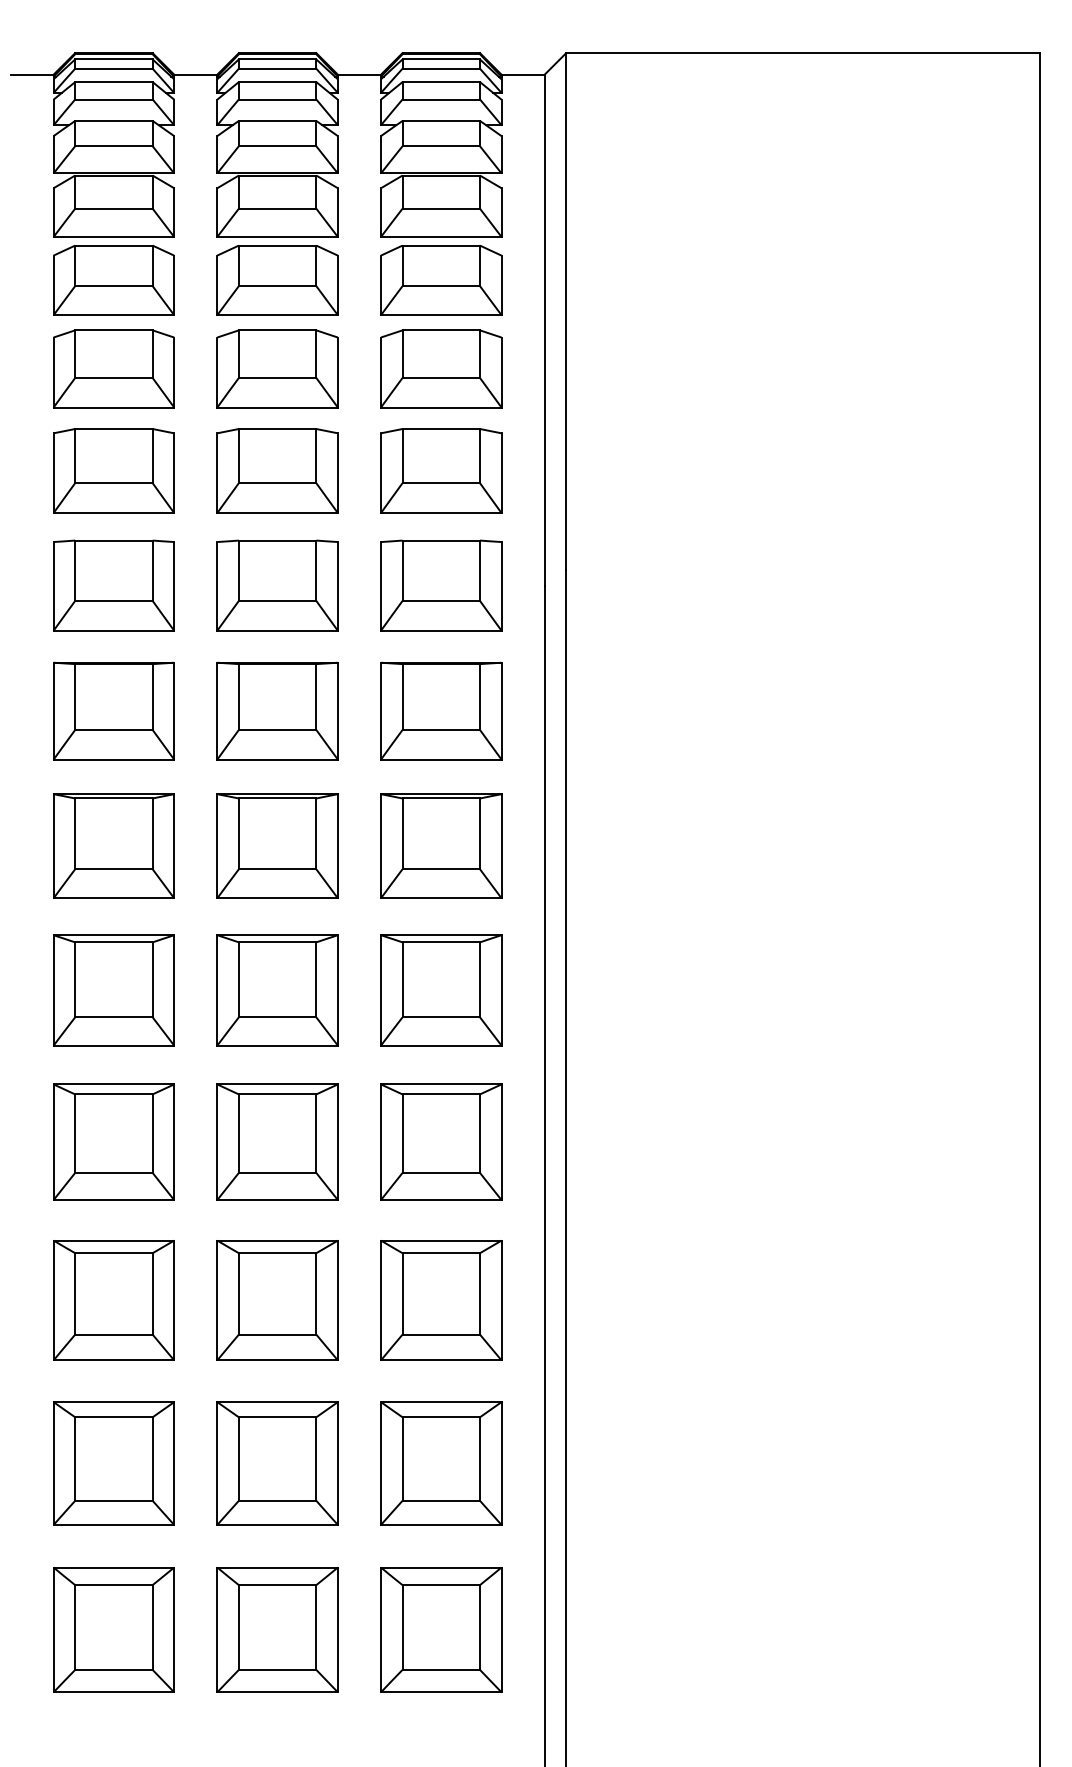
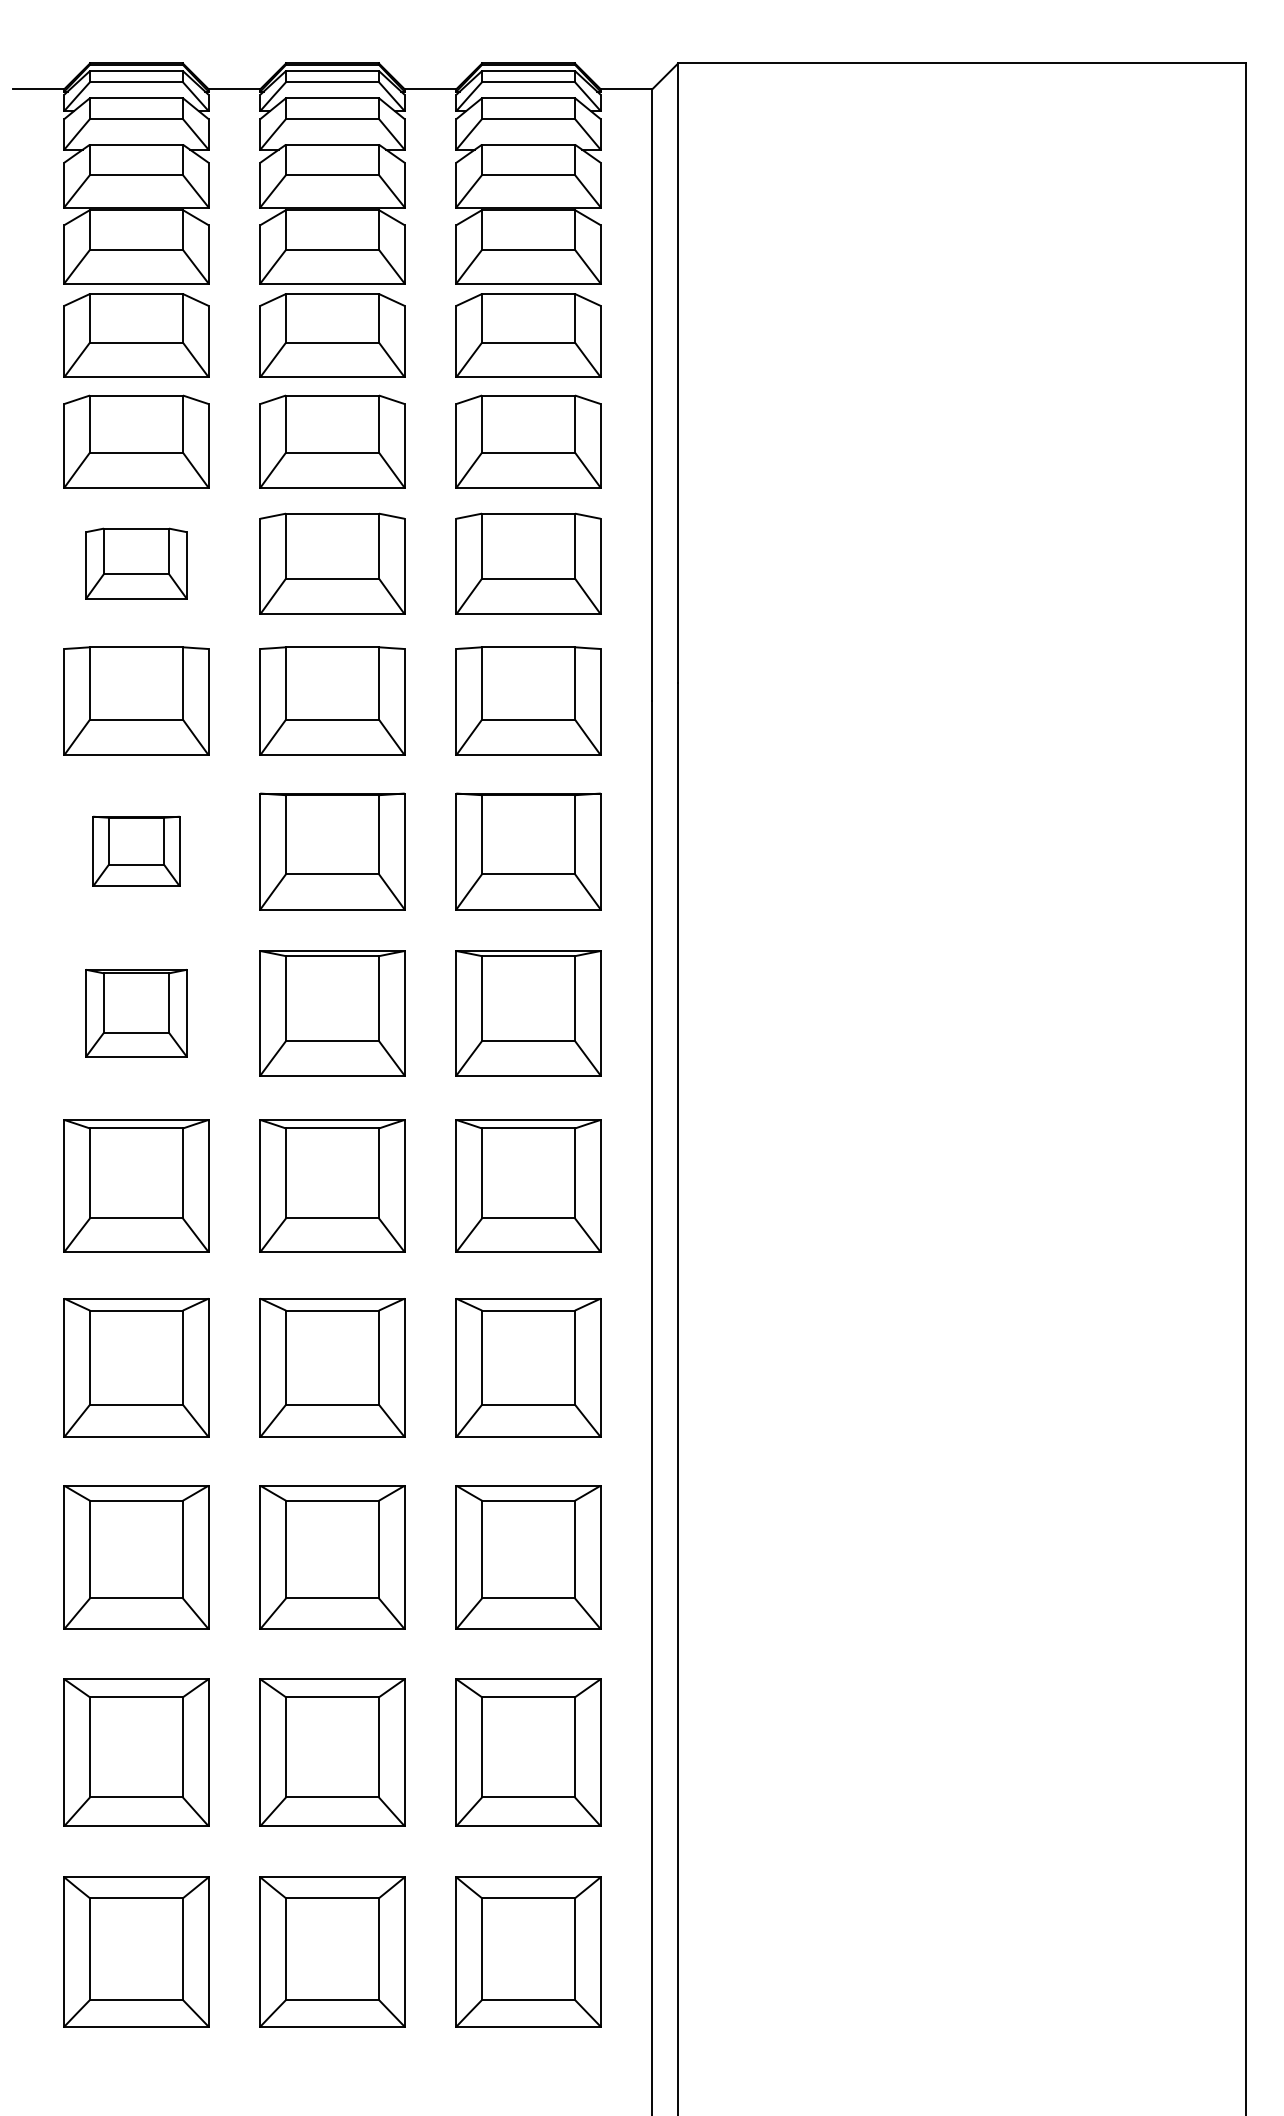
part: (113, 470) -> (136, 563), size x0.7
part: (113, 711) -> (136, 851), size x0.6
part: (113, 846) -> (136, 1013), size x0.7

